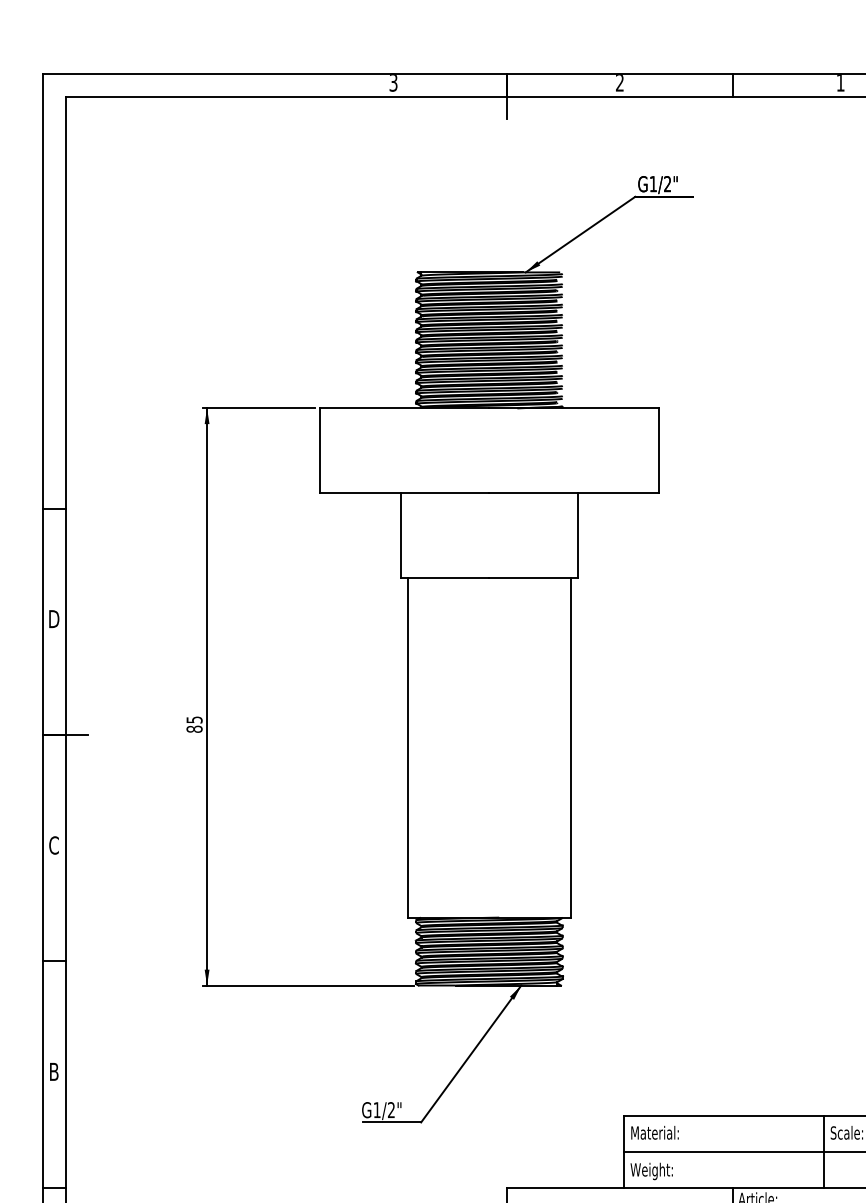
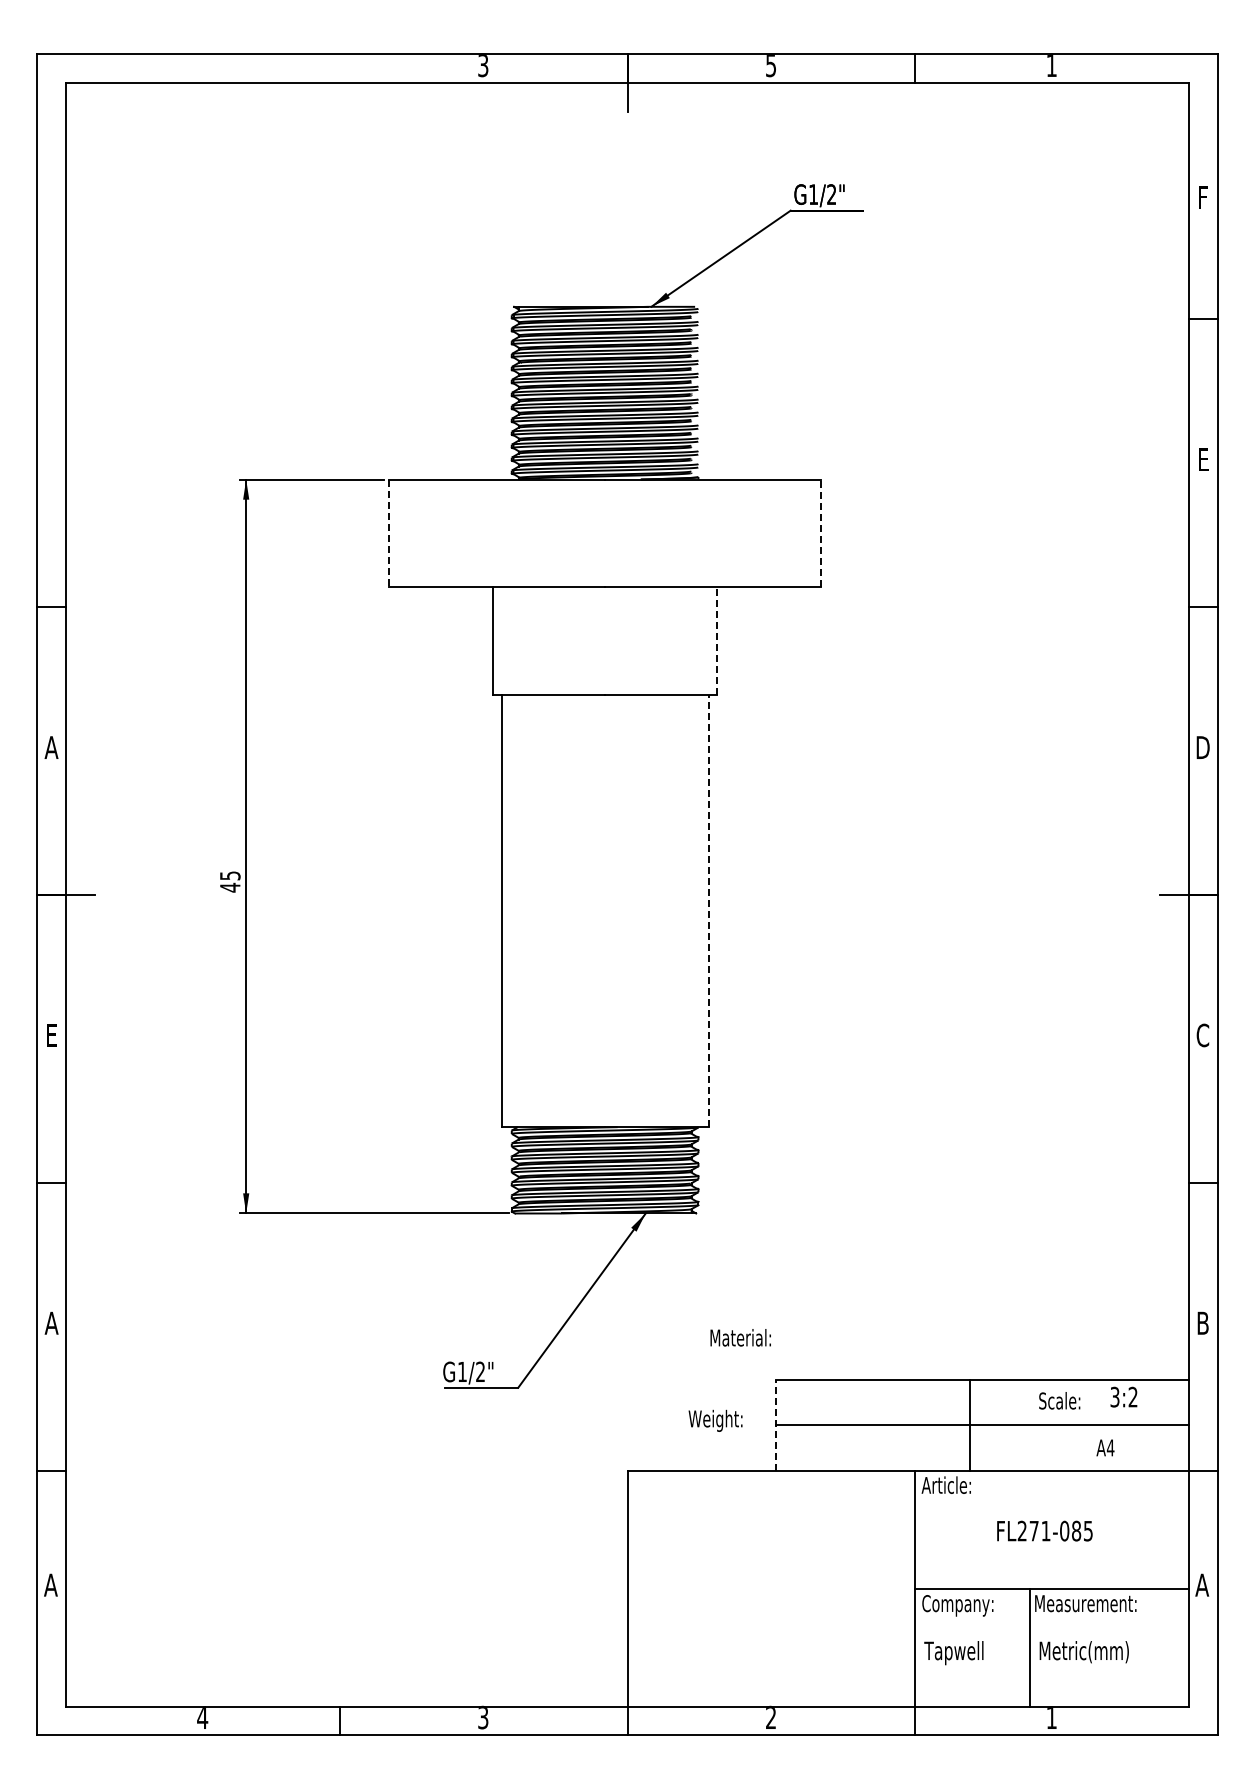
text: (619, 83) -> (770, 66), 2 -> 5
line: (319, 450) -> (389, 533), solid -> dashed
line: (659, 450) -> (821, 533), solid -> dashed
line: (577, 535) -> (717, 641), solid -> dashed
text: (53, 619) -> (51, 747), D -> A
text: (193, 729) -> (229, 887), 85 -> 45
line: (570, 748) -> (708, 911), solid -> dashed
text: (53, 845) -> (51, 1035), C -> E
text: (53, 1071) -> (51, 1322), B -> A
text: (654, 1132) -> (740, 1337), moved
line: (624, 1151) -> (776, 1424), solid -> dashed
line: (823, 1151) -> (970, 1424), moved
text: (651, 1171) -> (715, 1420), moved

